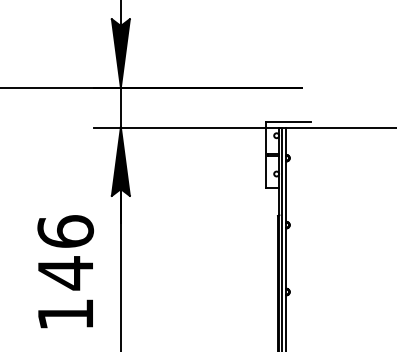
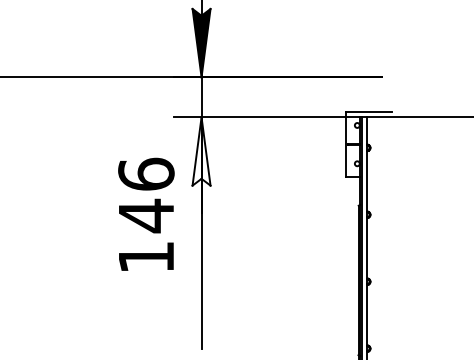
fill: (120, 161) -> (201, 151), removed
text: (65, 270) -> (146, 213), moved

